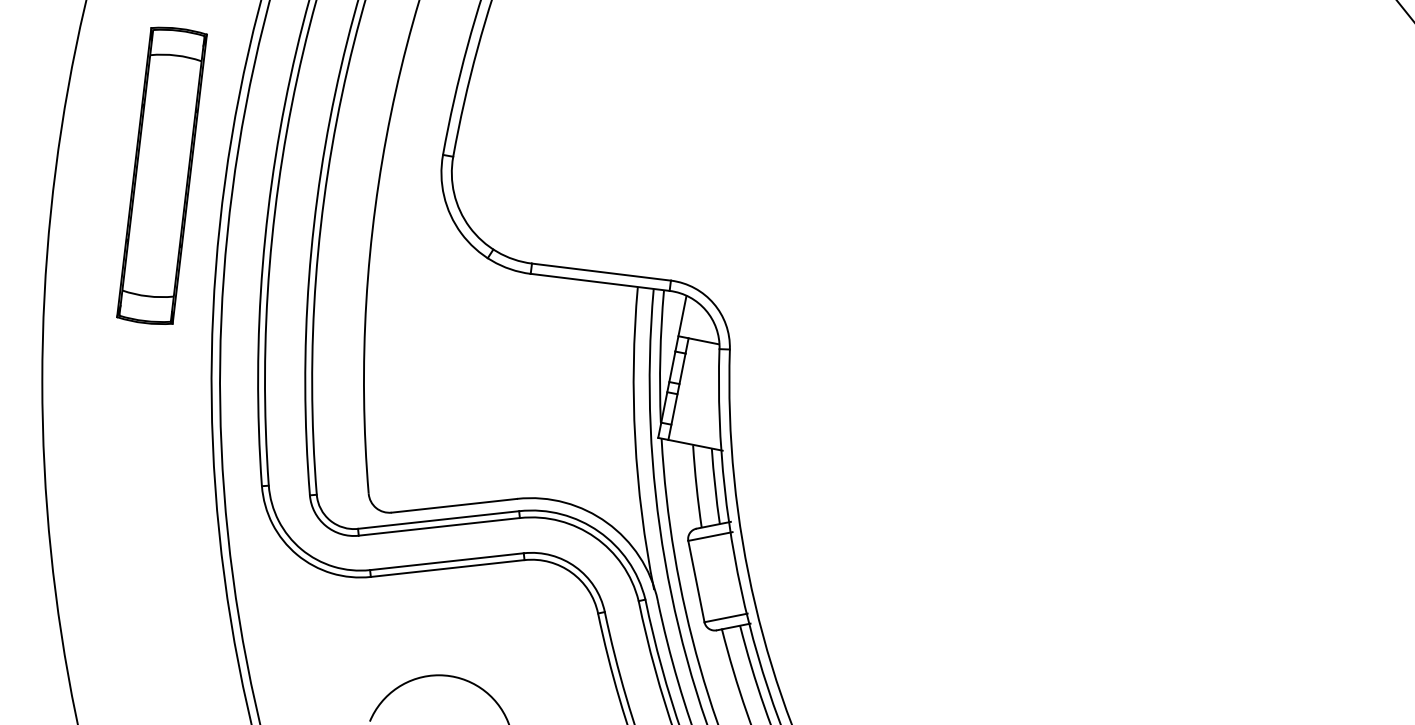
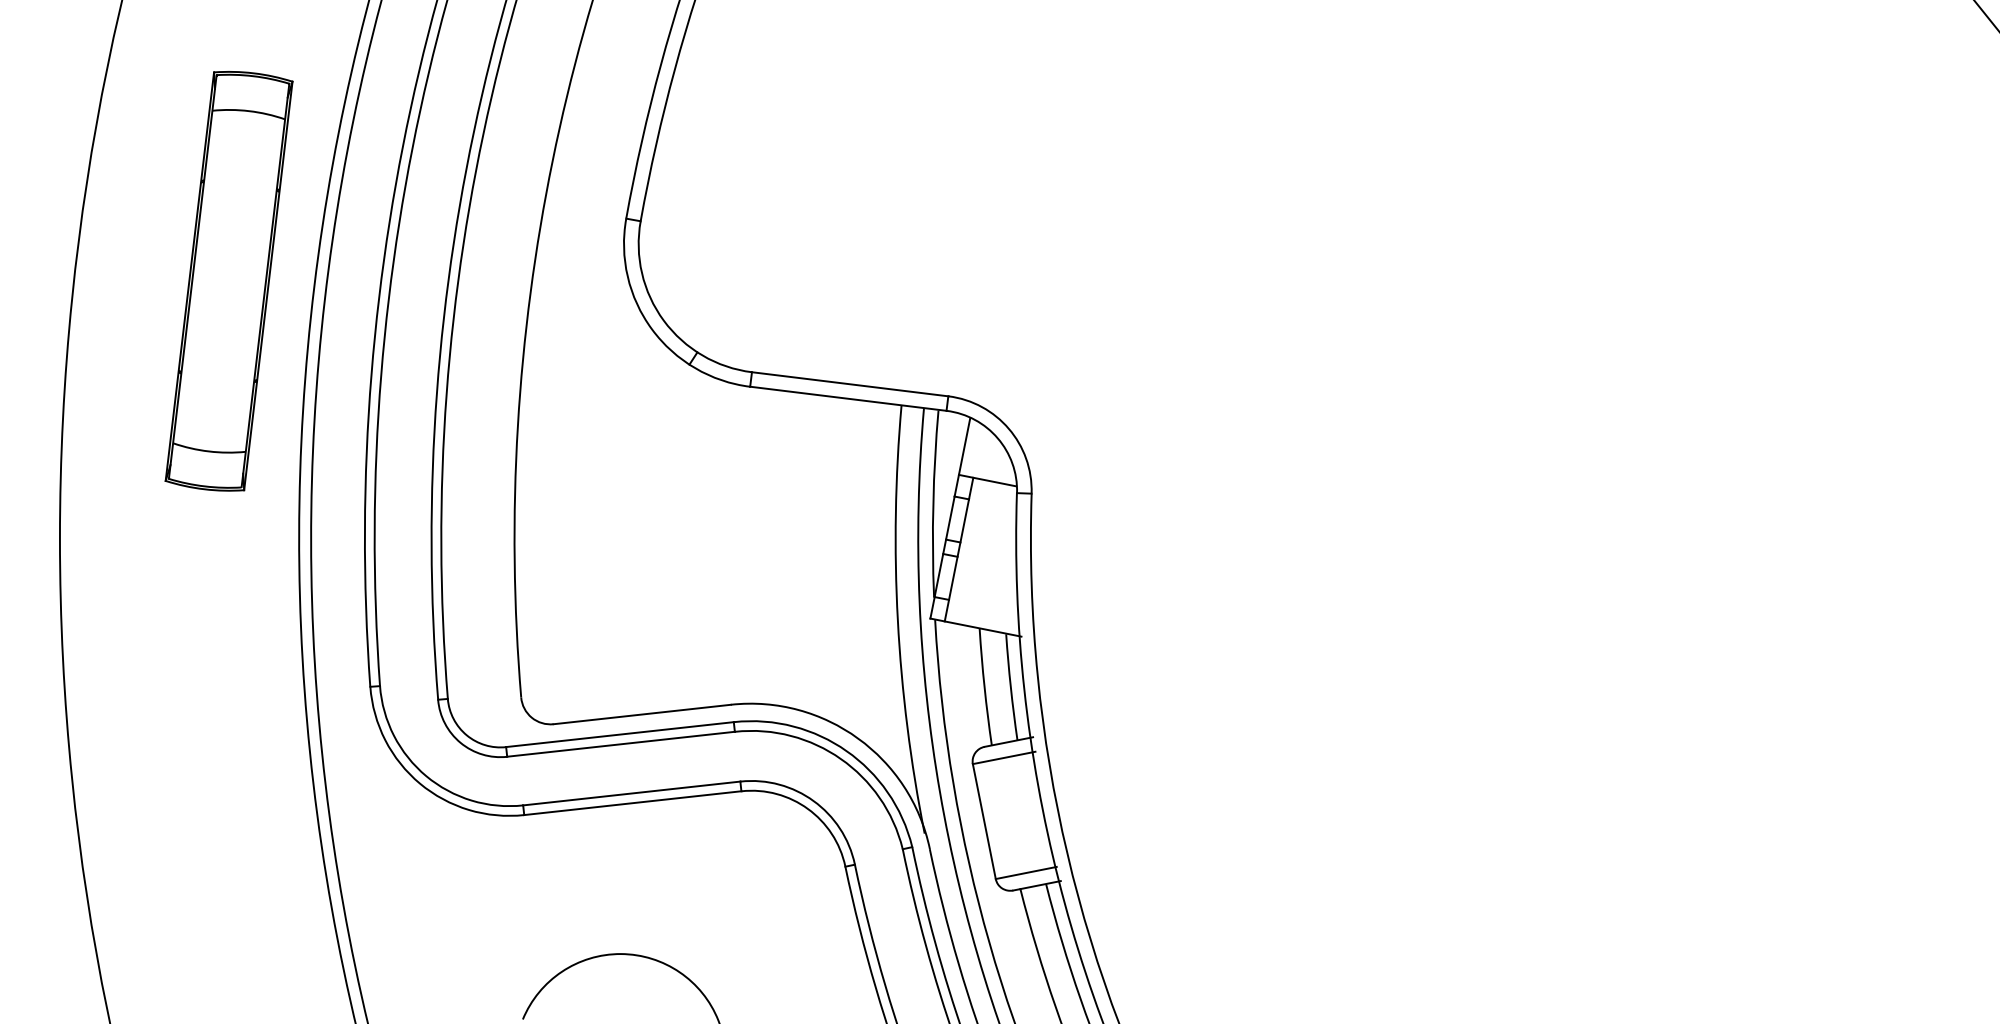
part: (161, 176) -> (228, 281), moved

